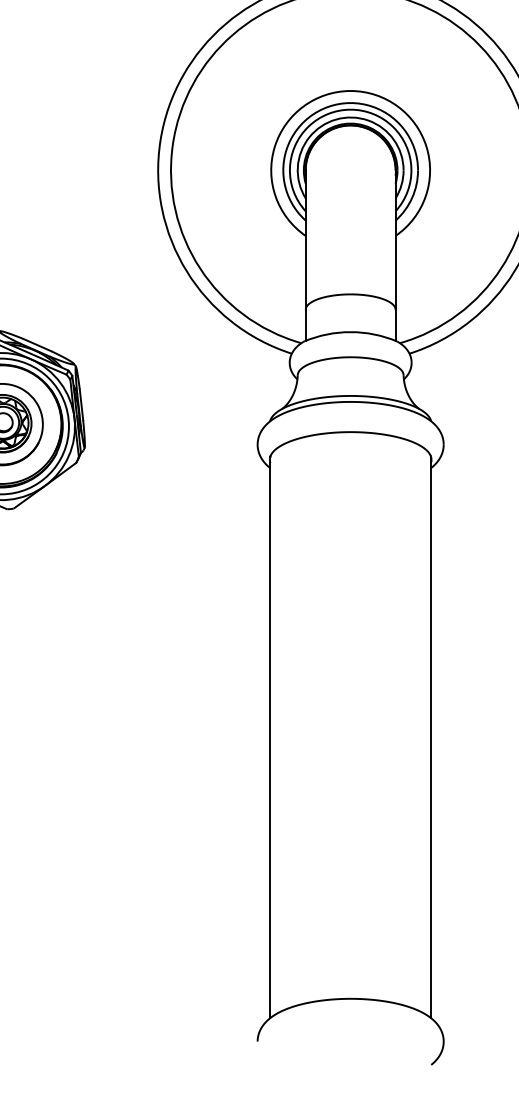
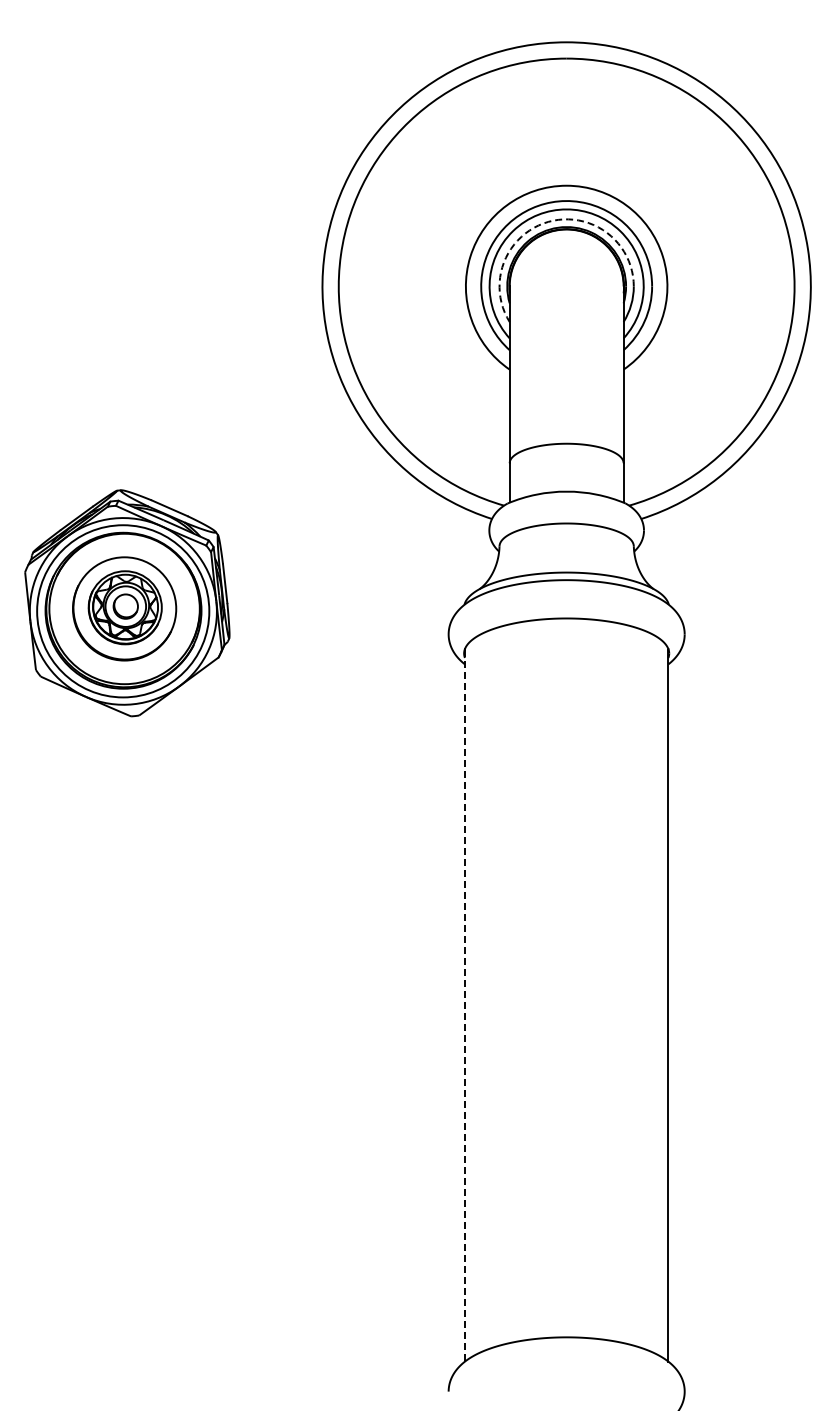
arc: (336, 119) -> (548, 221), solid -> dashed
line: (270, 737) -> (464, 1005), solid -> dashed

